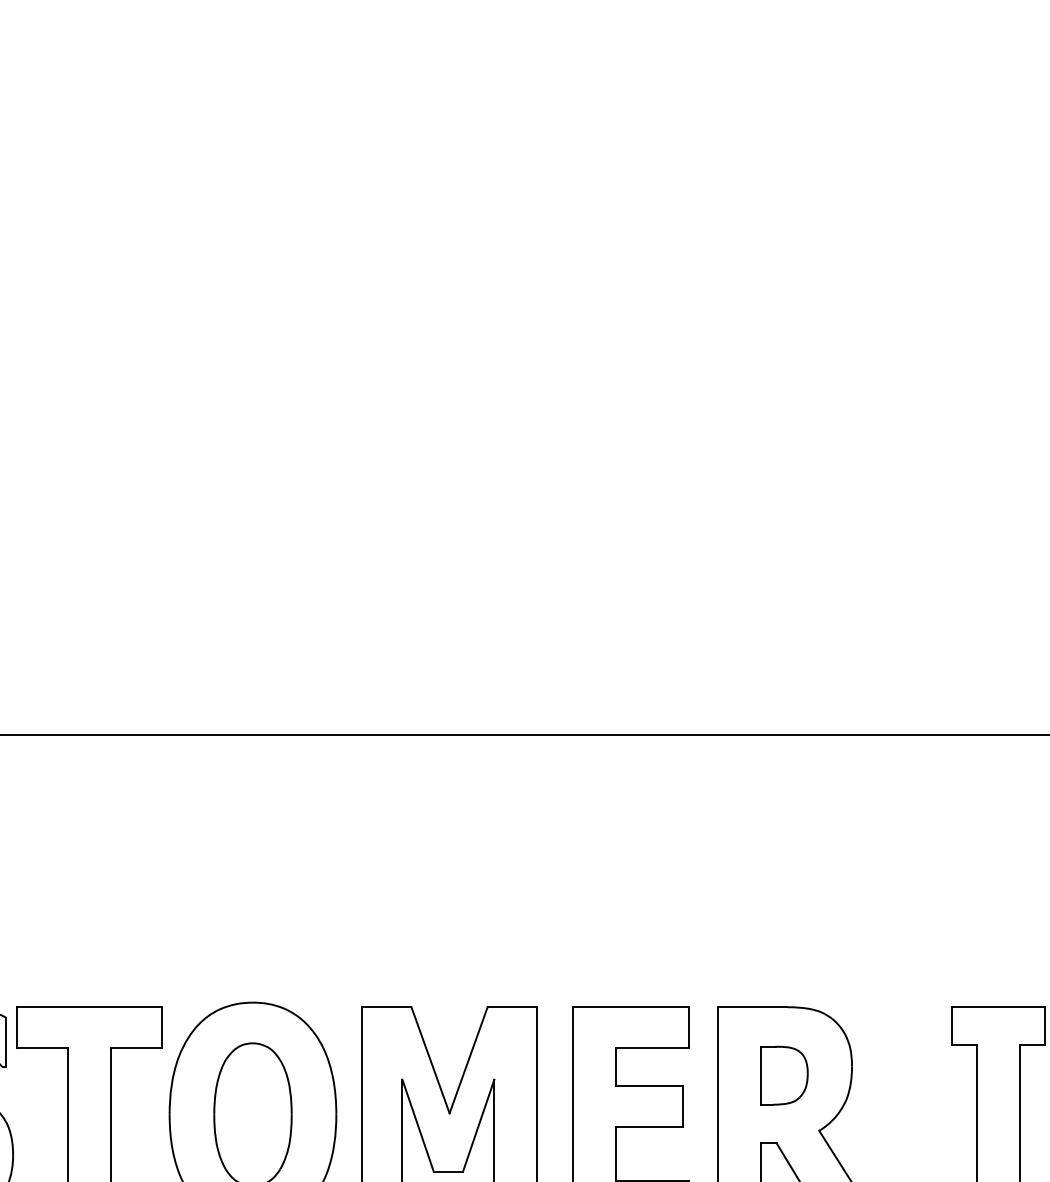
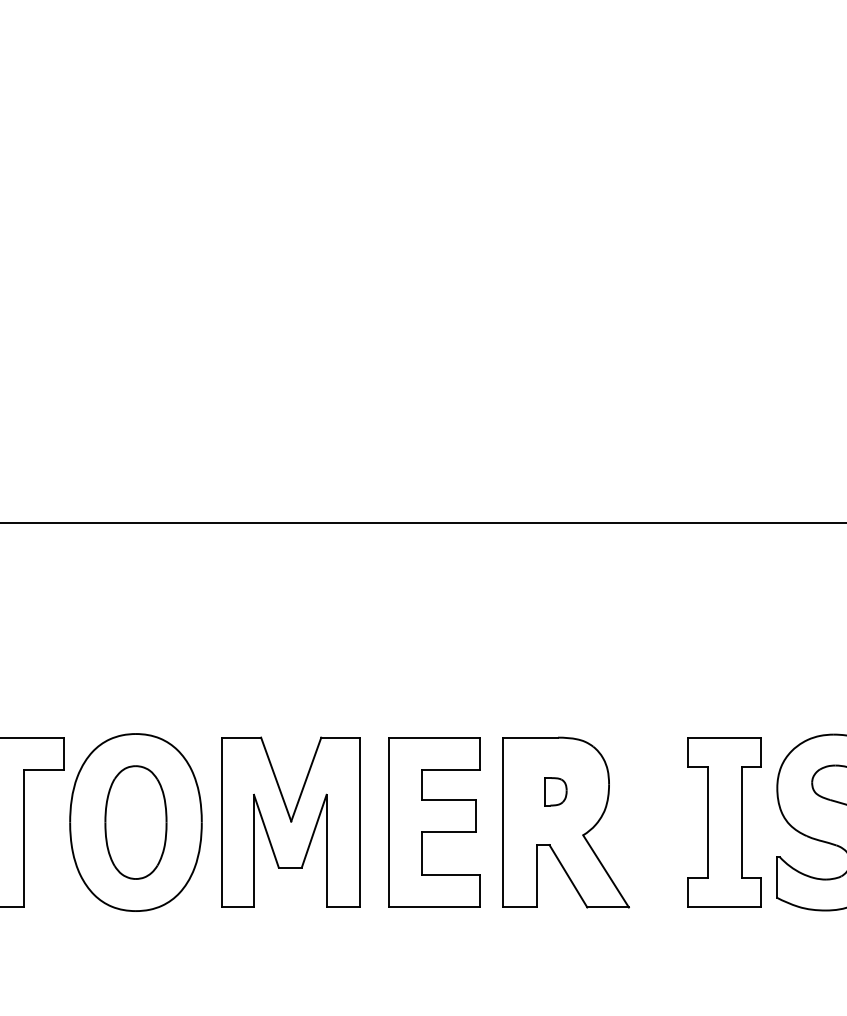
part: (784, 1075) -> (555, 791), size x0.6

